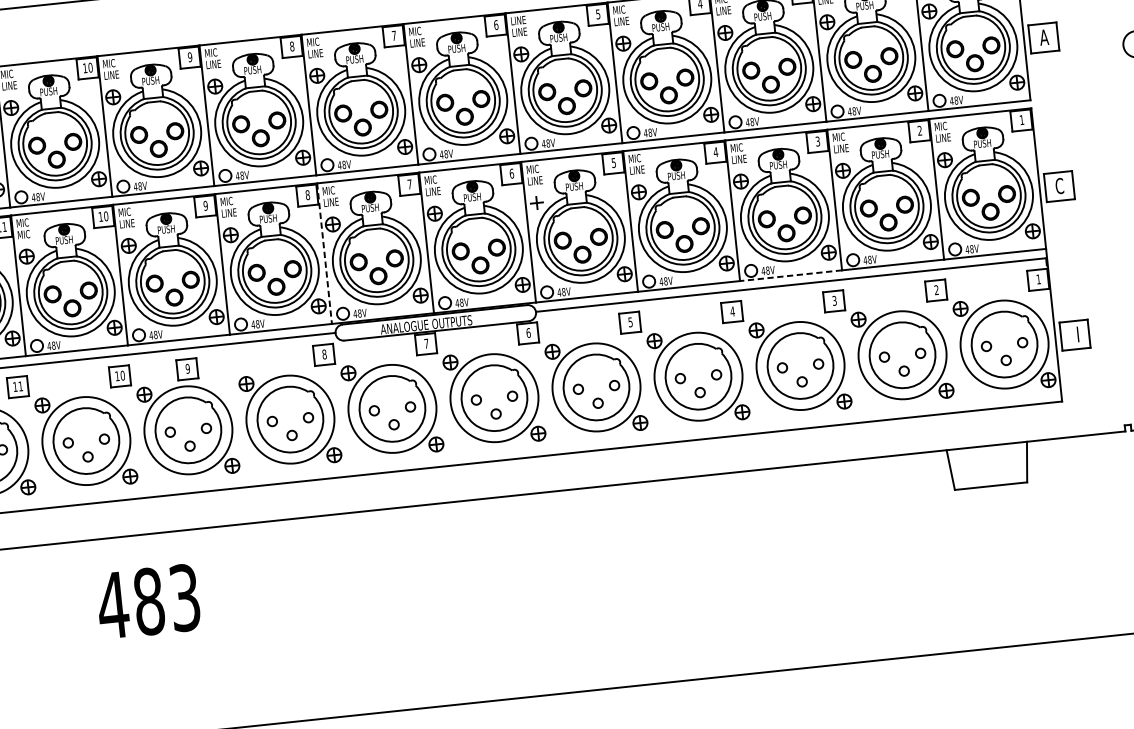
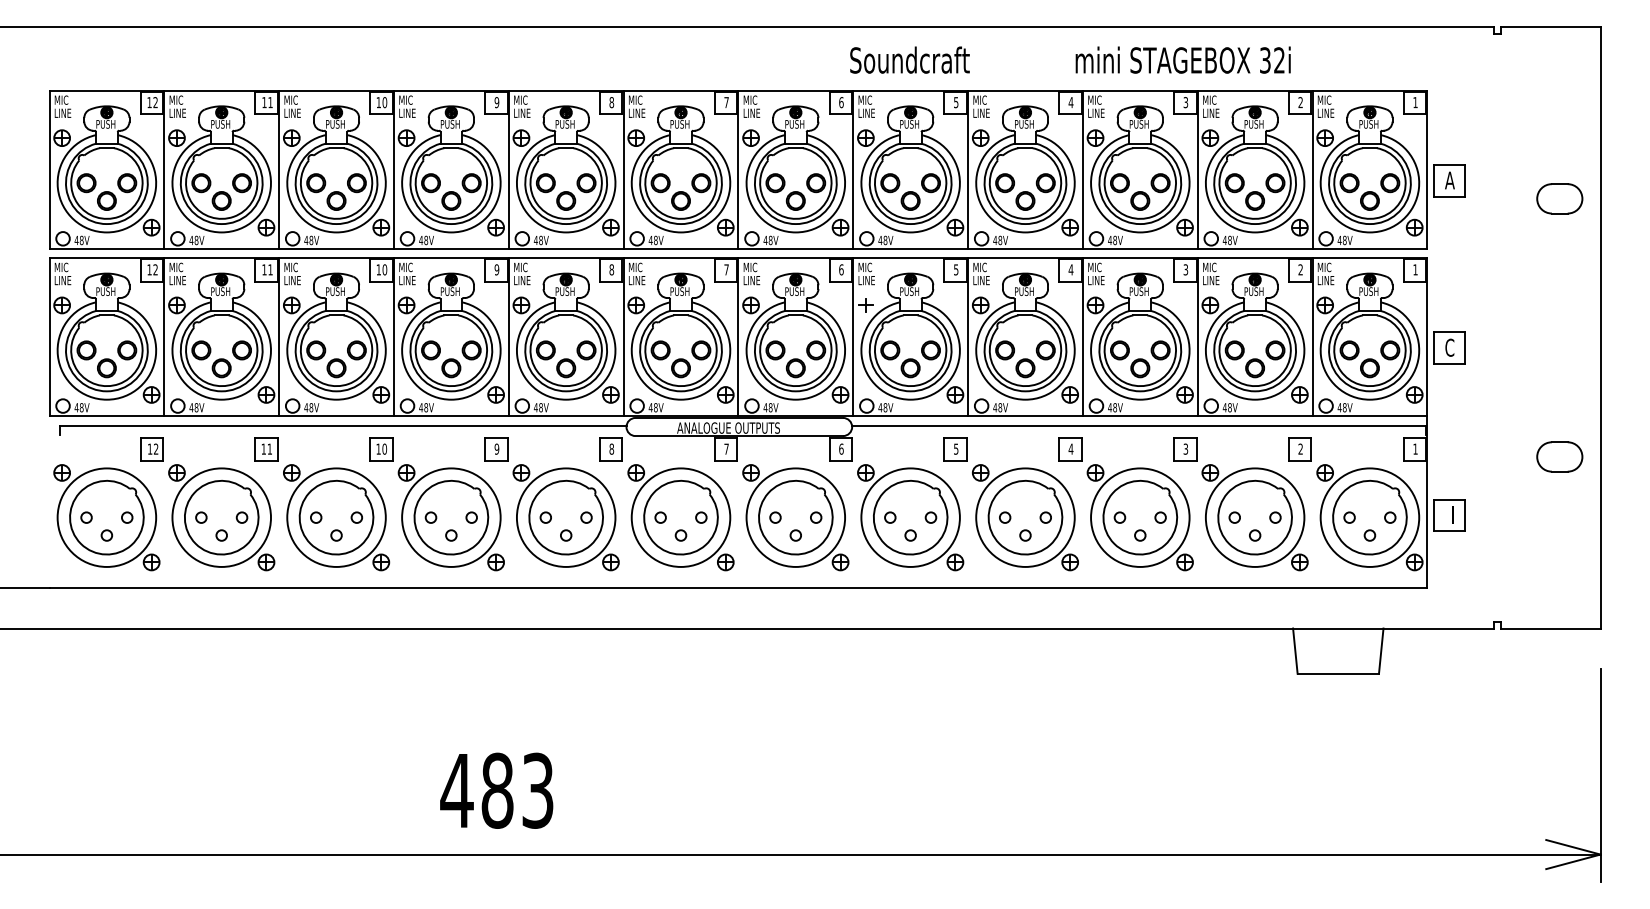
text: (518, 20) -> (866, 99), LINE -> MIC
text: (25, 234) -> (292, 280), MIC -> LINE
line: (324, 254) -> (623, 337), dashed -> solid
line: (790, 276) -> (1139, 416), dashed -> solid
part: (187, 369) -> (496, 449), moved
text: (148, 601) -> (496, 790), moved

